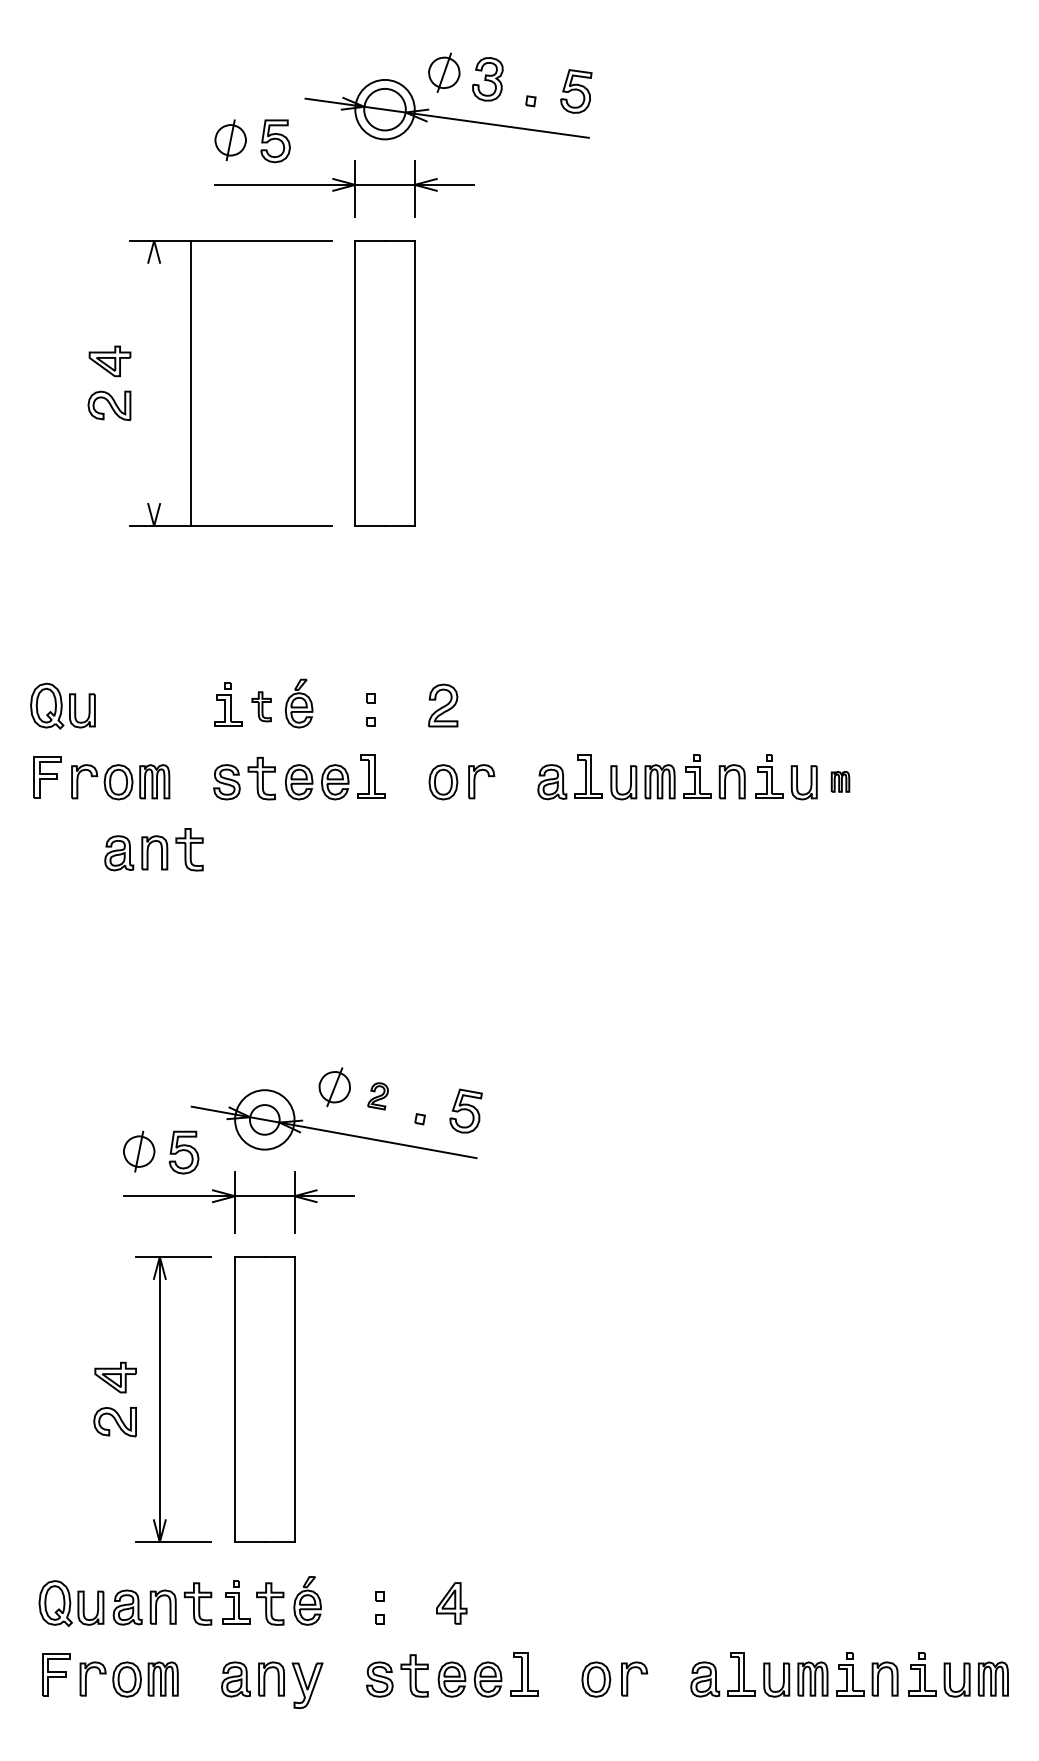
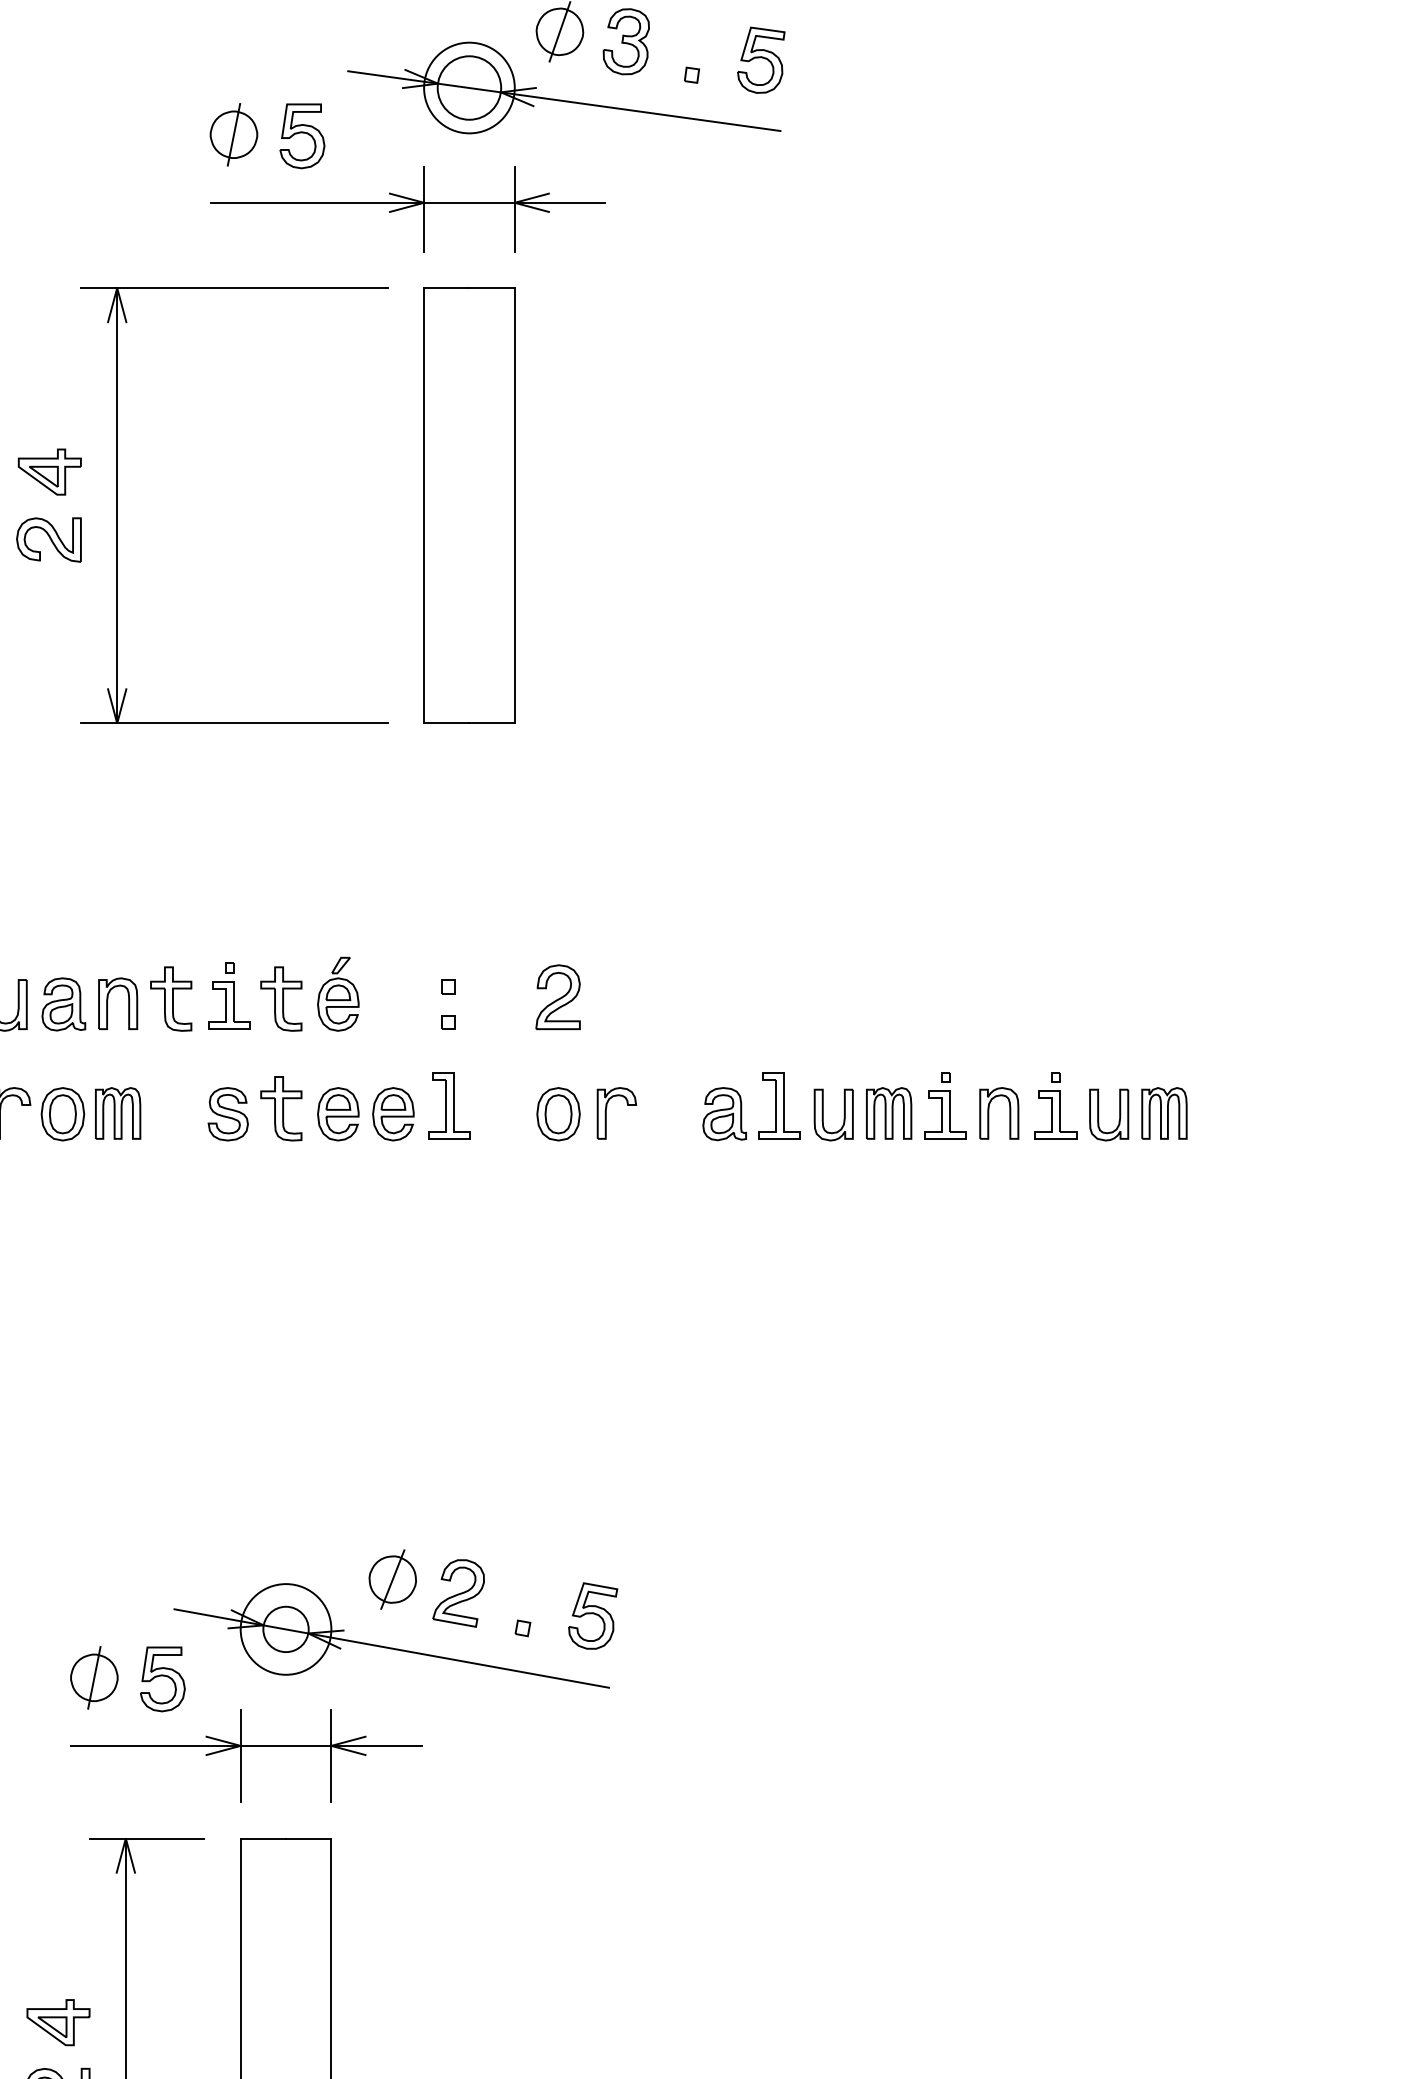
line: (191, 383) -> (117, 505), moved
part: (261, 706) -> (280, 998), size x1.43
part: (840, 781) -> (1164, 1113), size x1.67
part: (153, 849) -> (116, 998), moved
part: (377, 1096) -> (457, 1593), size x1.67

